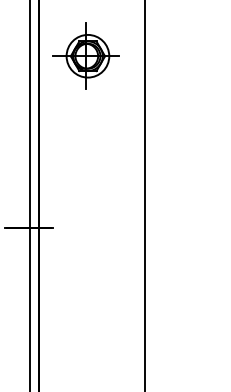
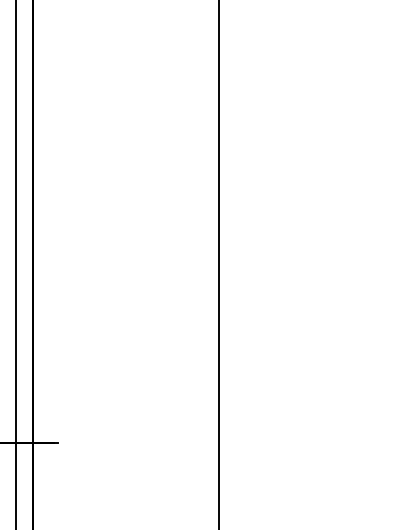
part: (85, 55) -> (114, 137), removed

